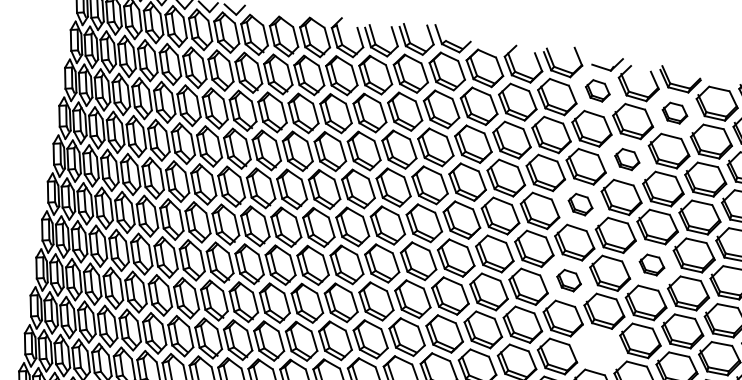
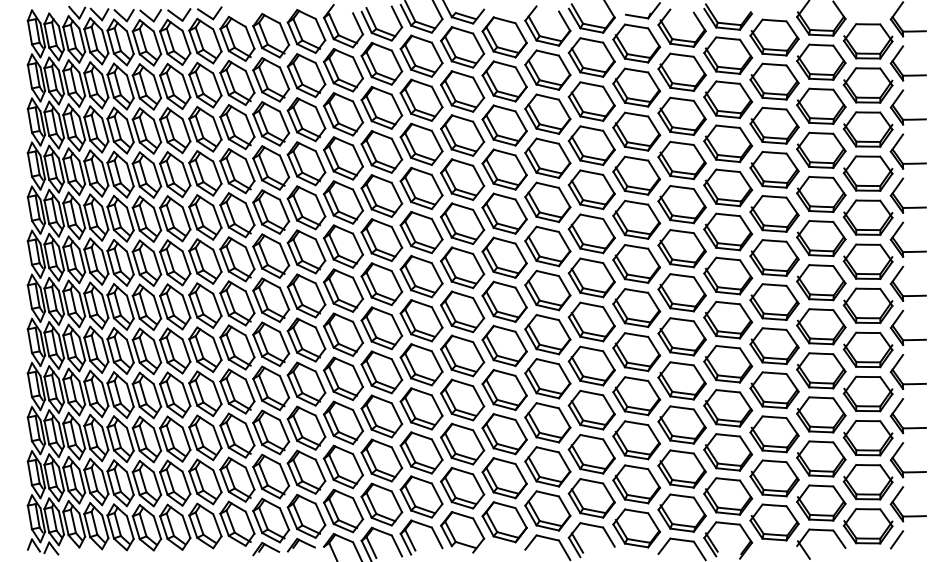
part: (597, 90) -> (636, 43), size x1.67
part: (675, 113) -> (728, 55), size x1.67
part: (626, 159) -> (681, 116), size x1.67
part: (580, 204) -> (636, 175), size x1.67
part: (652, 264) -> (728, 231), size x1.67
part: (568, 280) -> (636, 263), size x1.67
part: (598, 348) -> (681, 336), added

